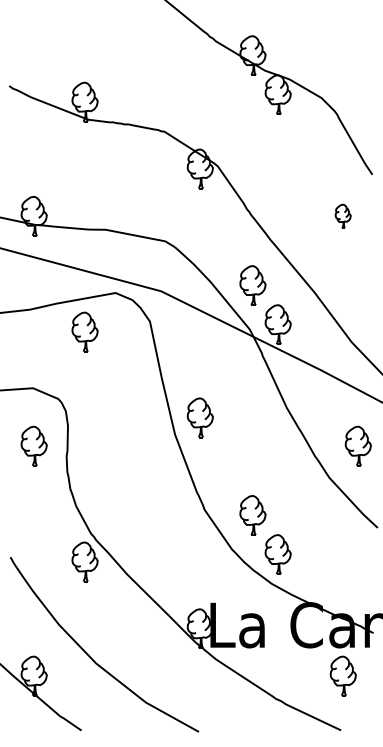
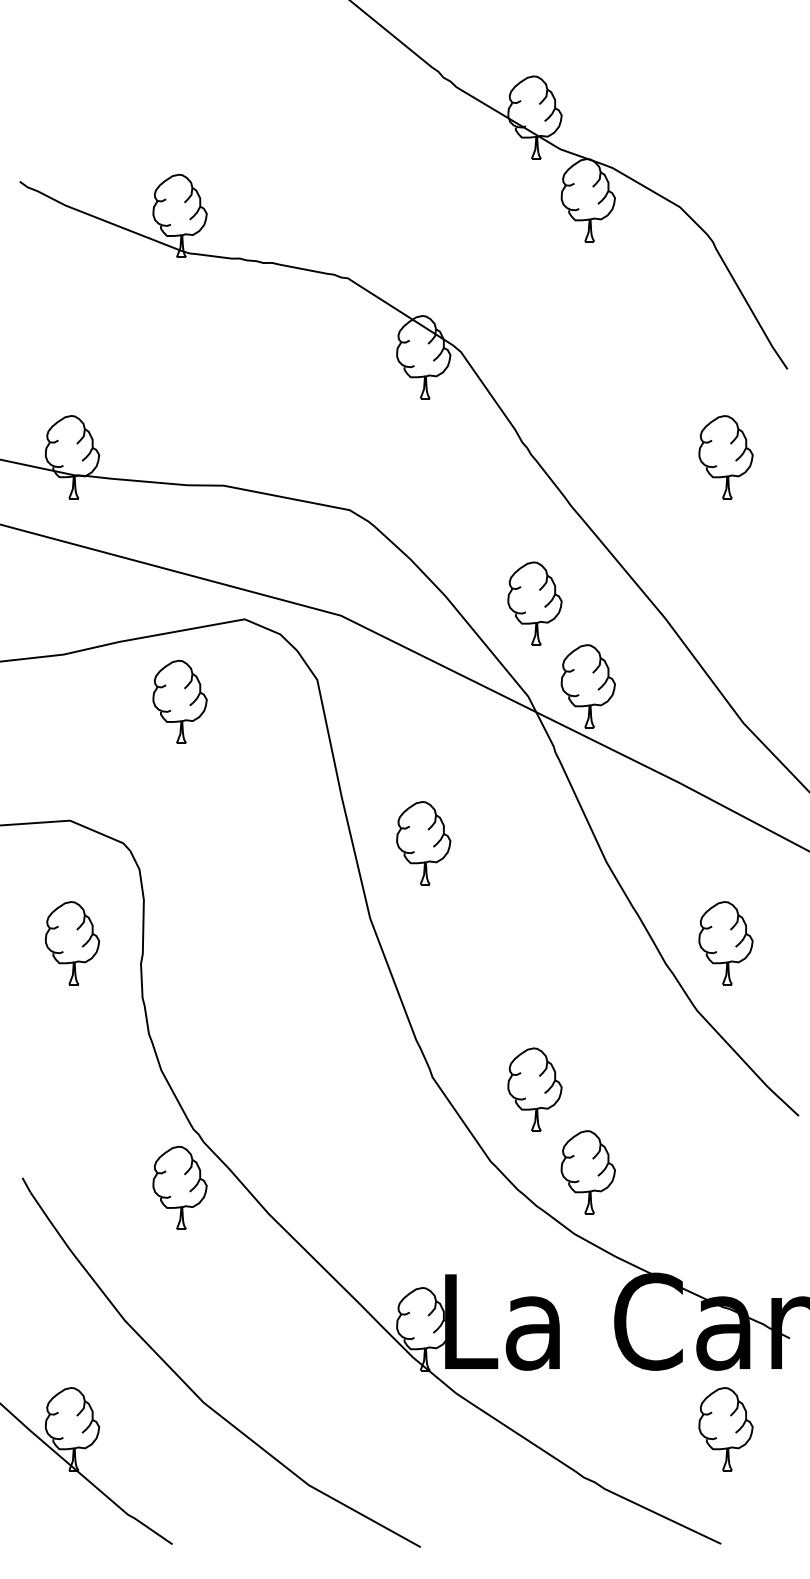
part: (342, 216) -> (724, 457), size x1.67
part: (199, 417) -> (421, 842), moved
part: (357, 445) -> (724, 941), moved

